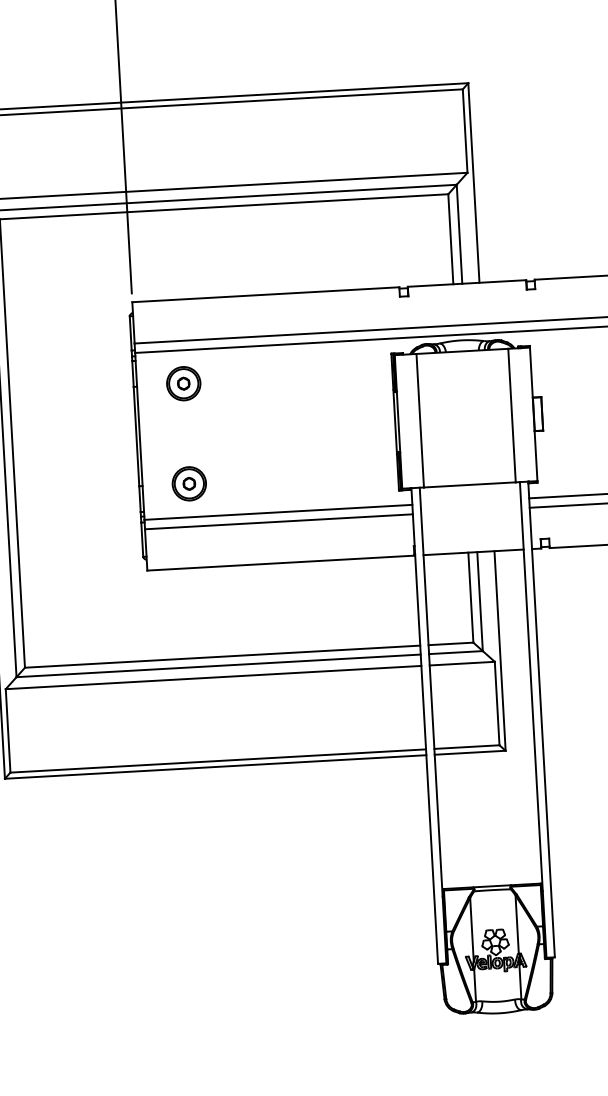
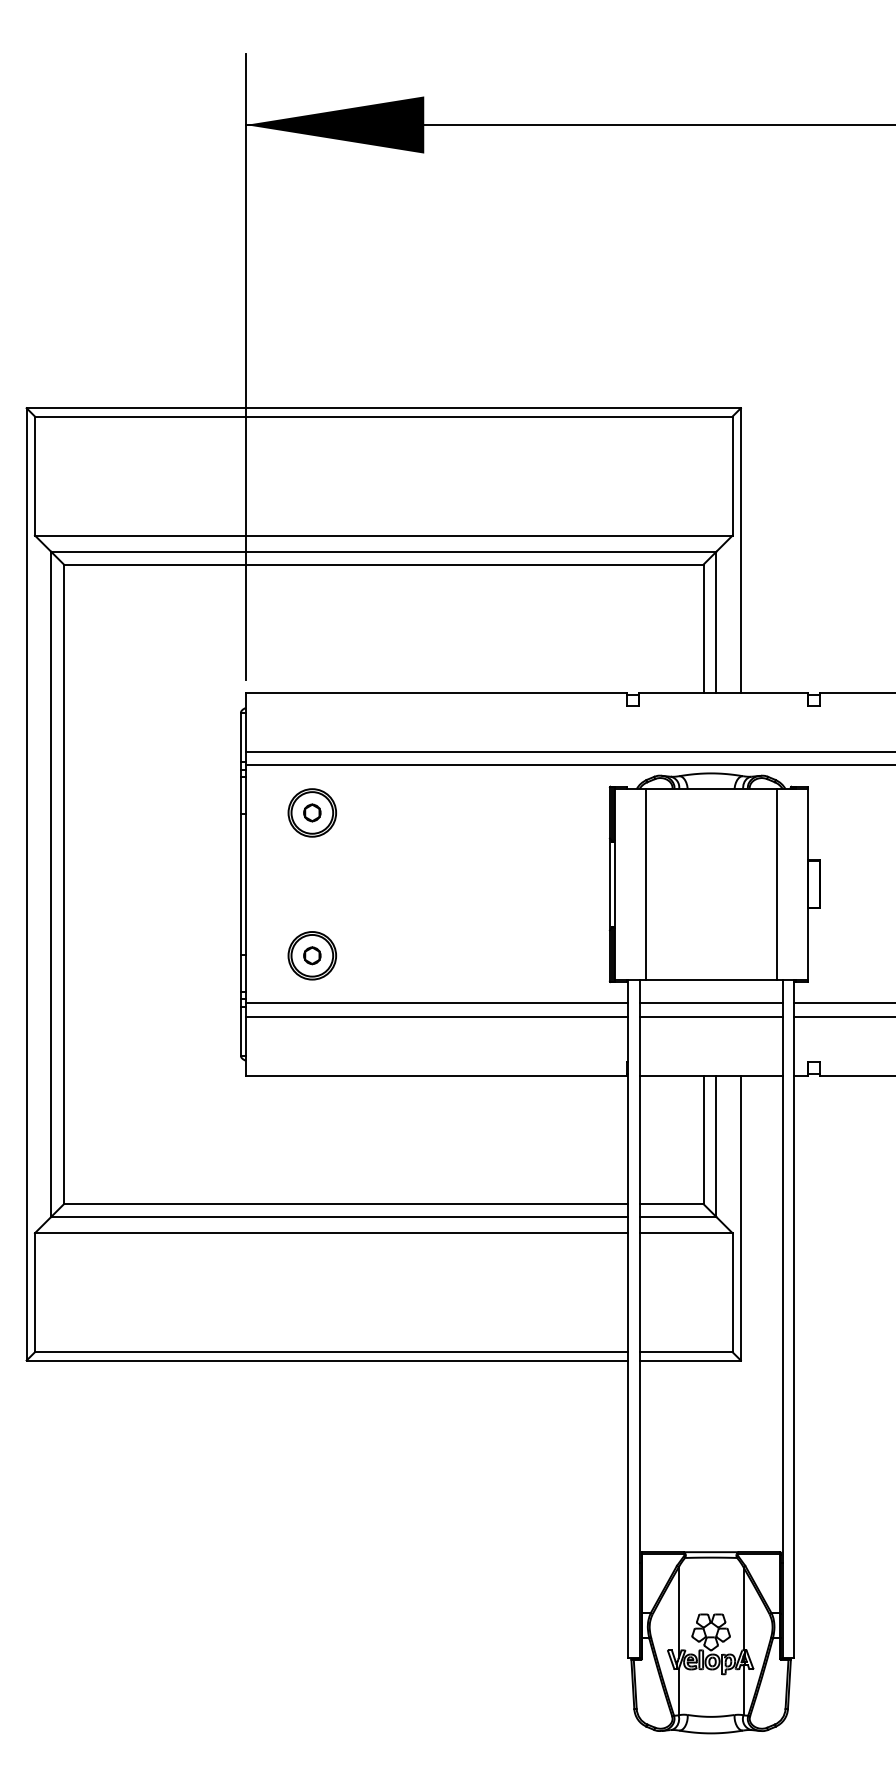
line: (470, 501) -> (710, 1003), added
line: (470, 510) -> (710, 1016), added

